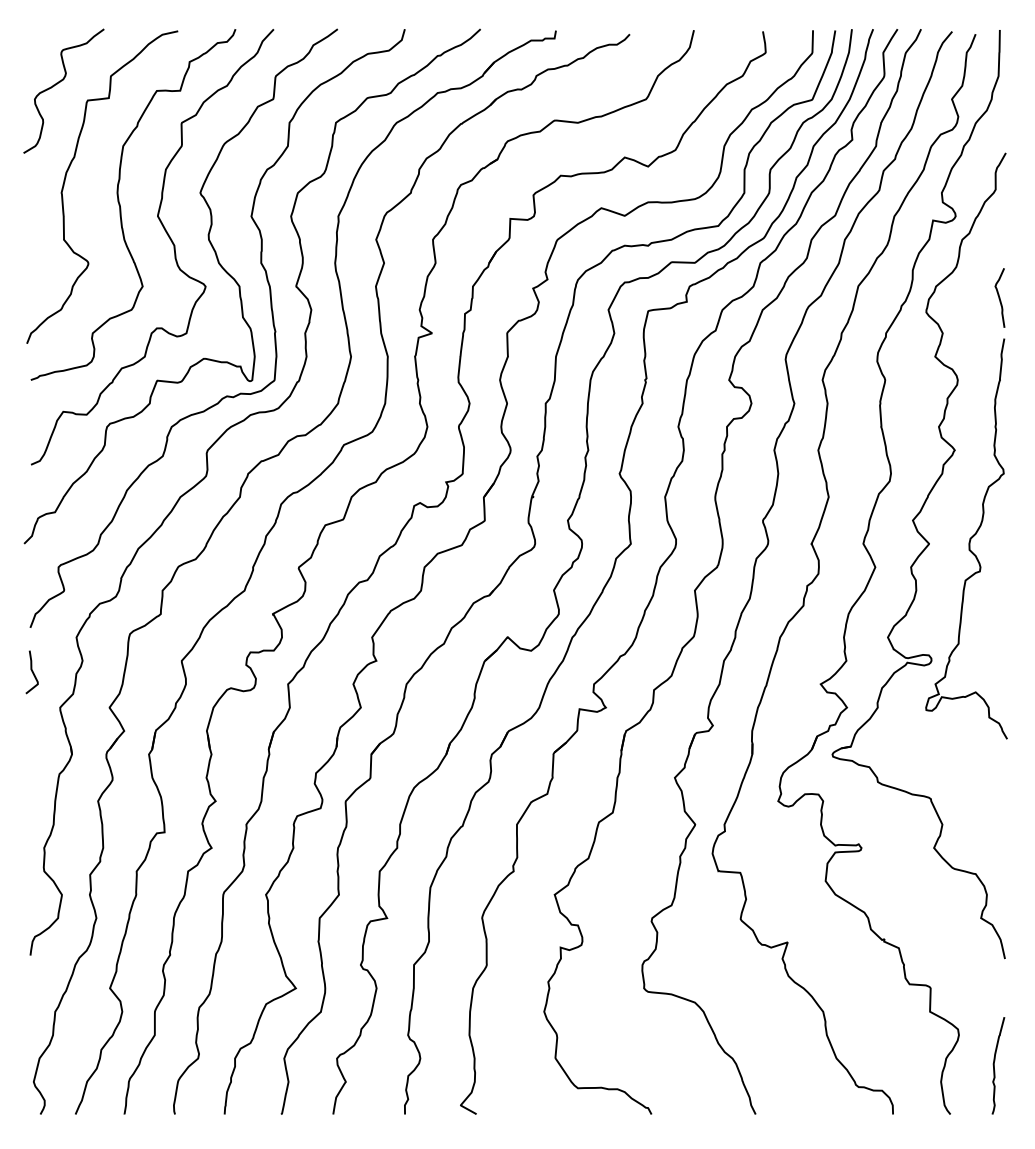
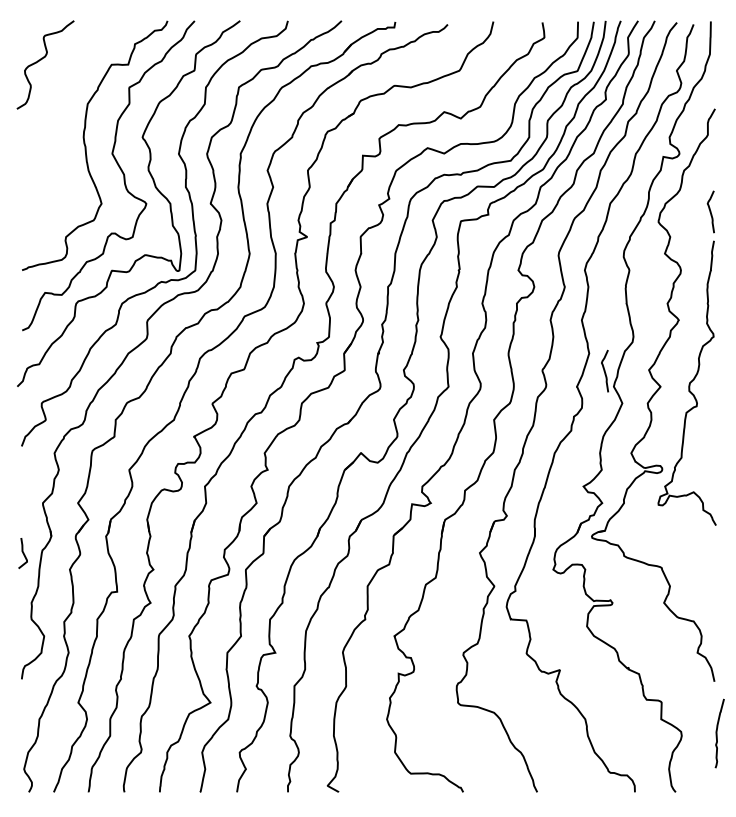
curve: (66, 177) -> (47, 126), removed
curve: (850, 521) -> (604, 370), added
curve: (31, 671) -> (22, 552), moved
curve: (994, 1065) -> (717, 733), moved

